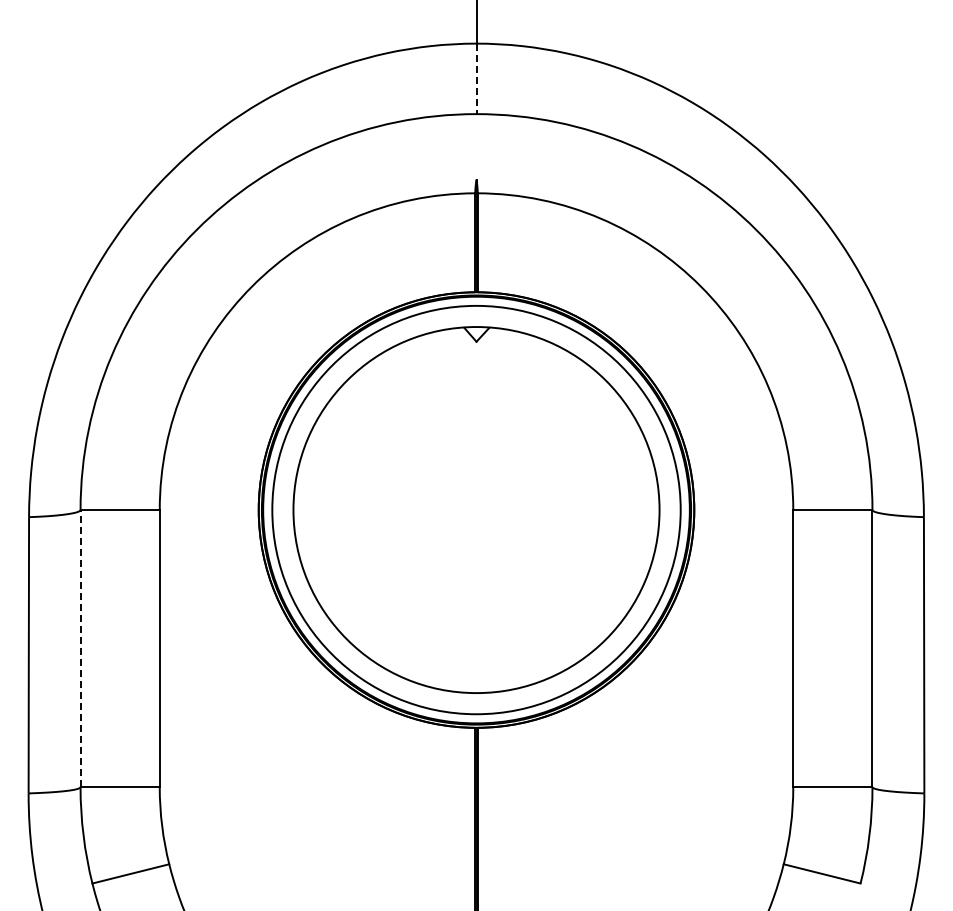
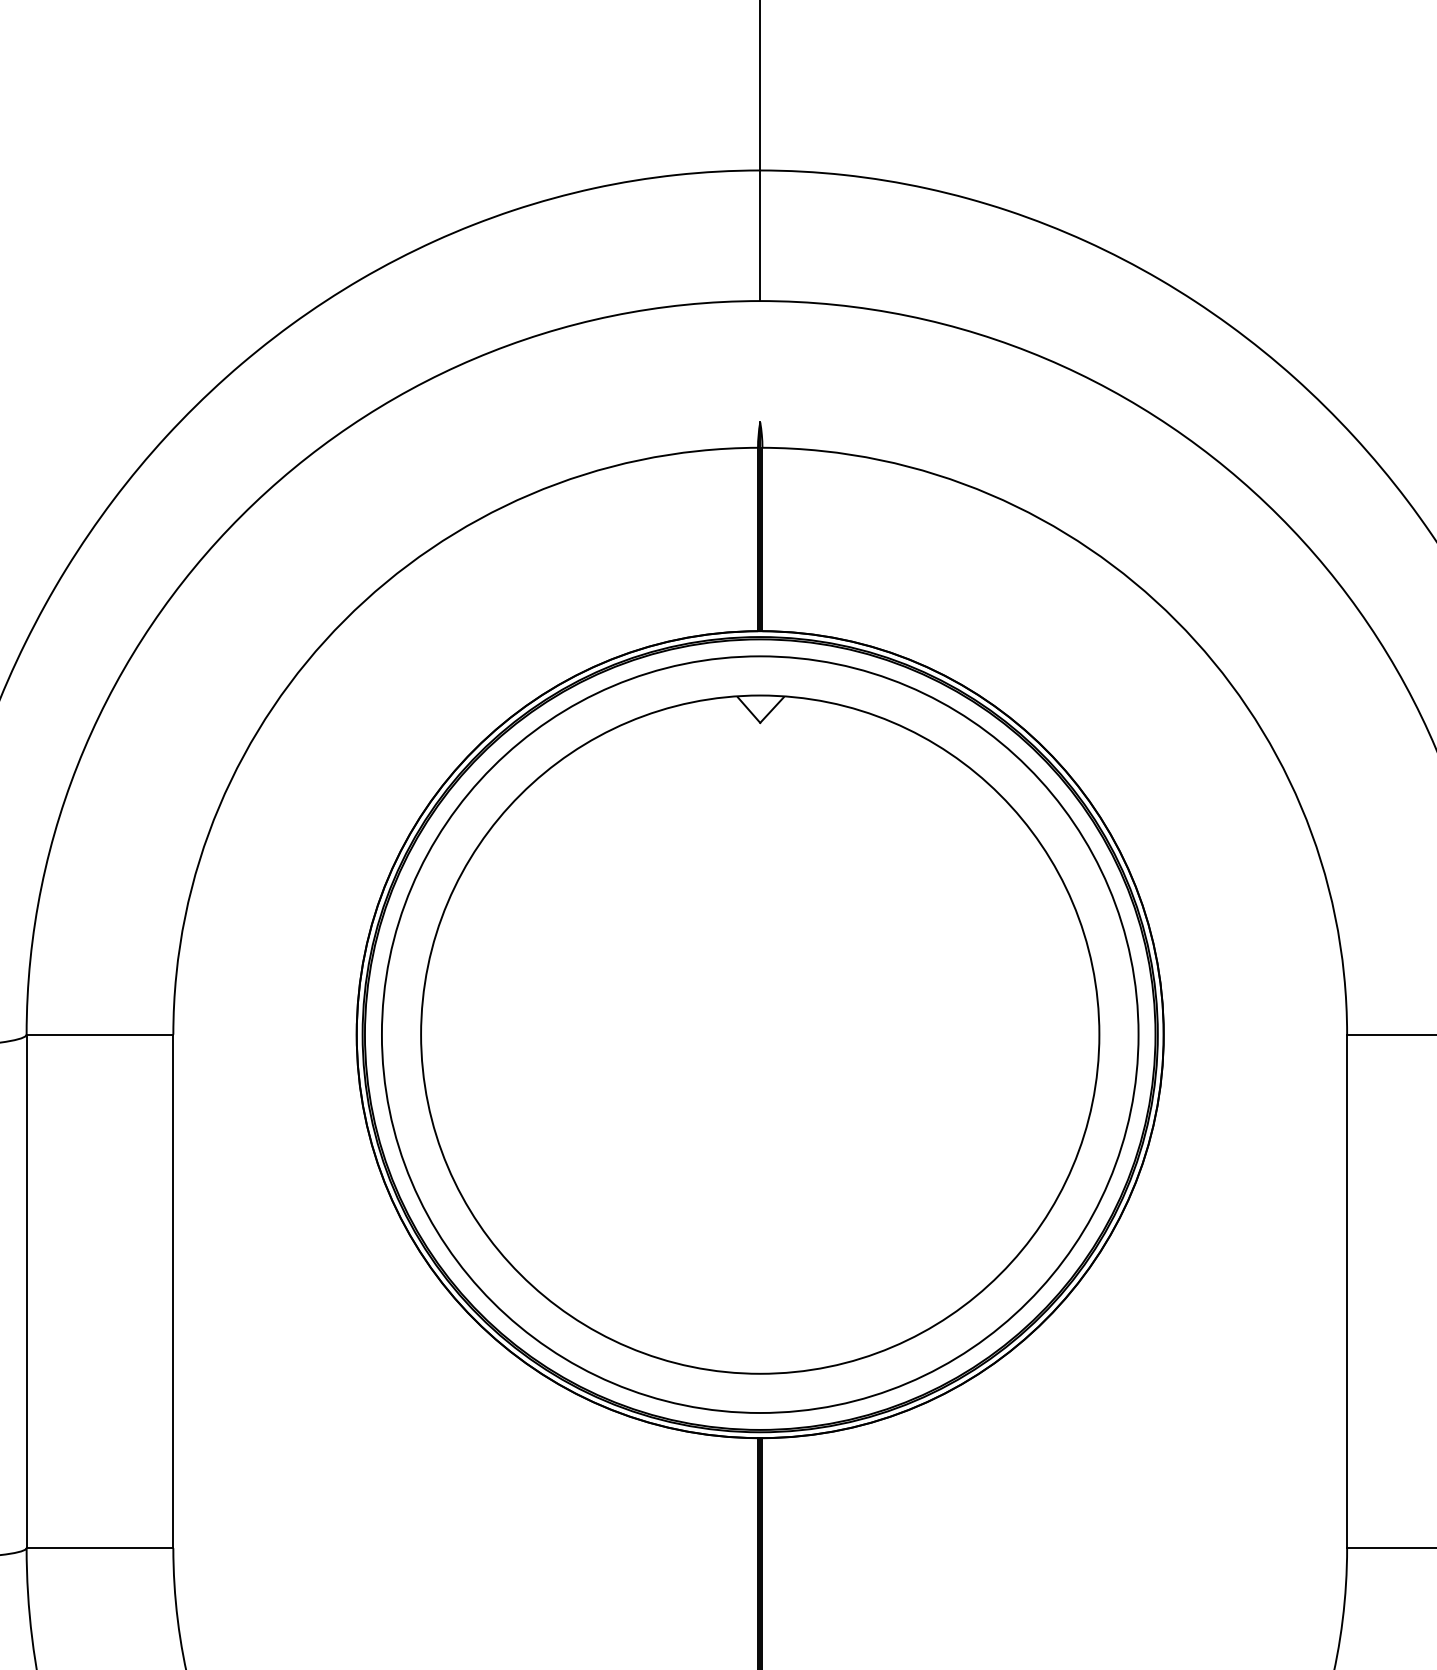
line: (476, 79) -> (760, 236), dashed -> solid
line: (80, 648) -> (26, 1291), dashed -> solid

